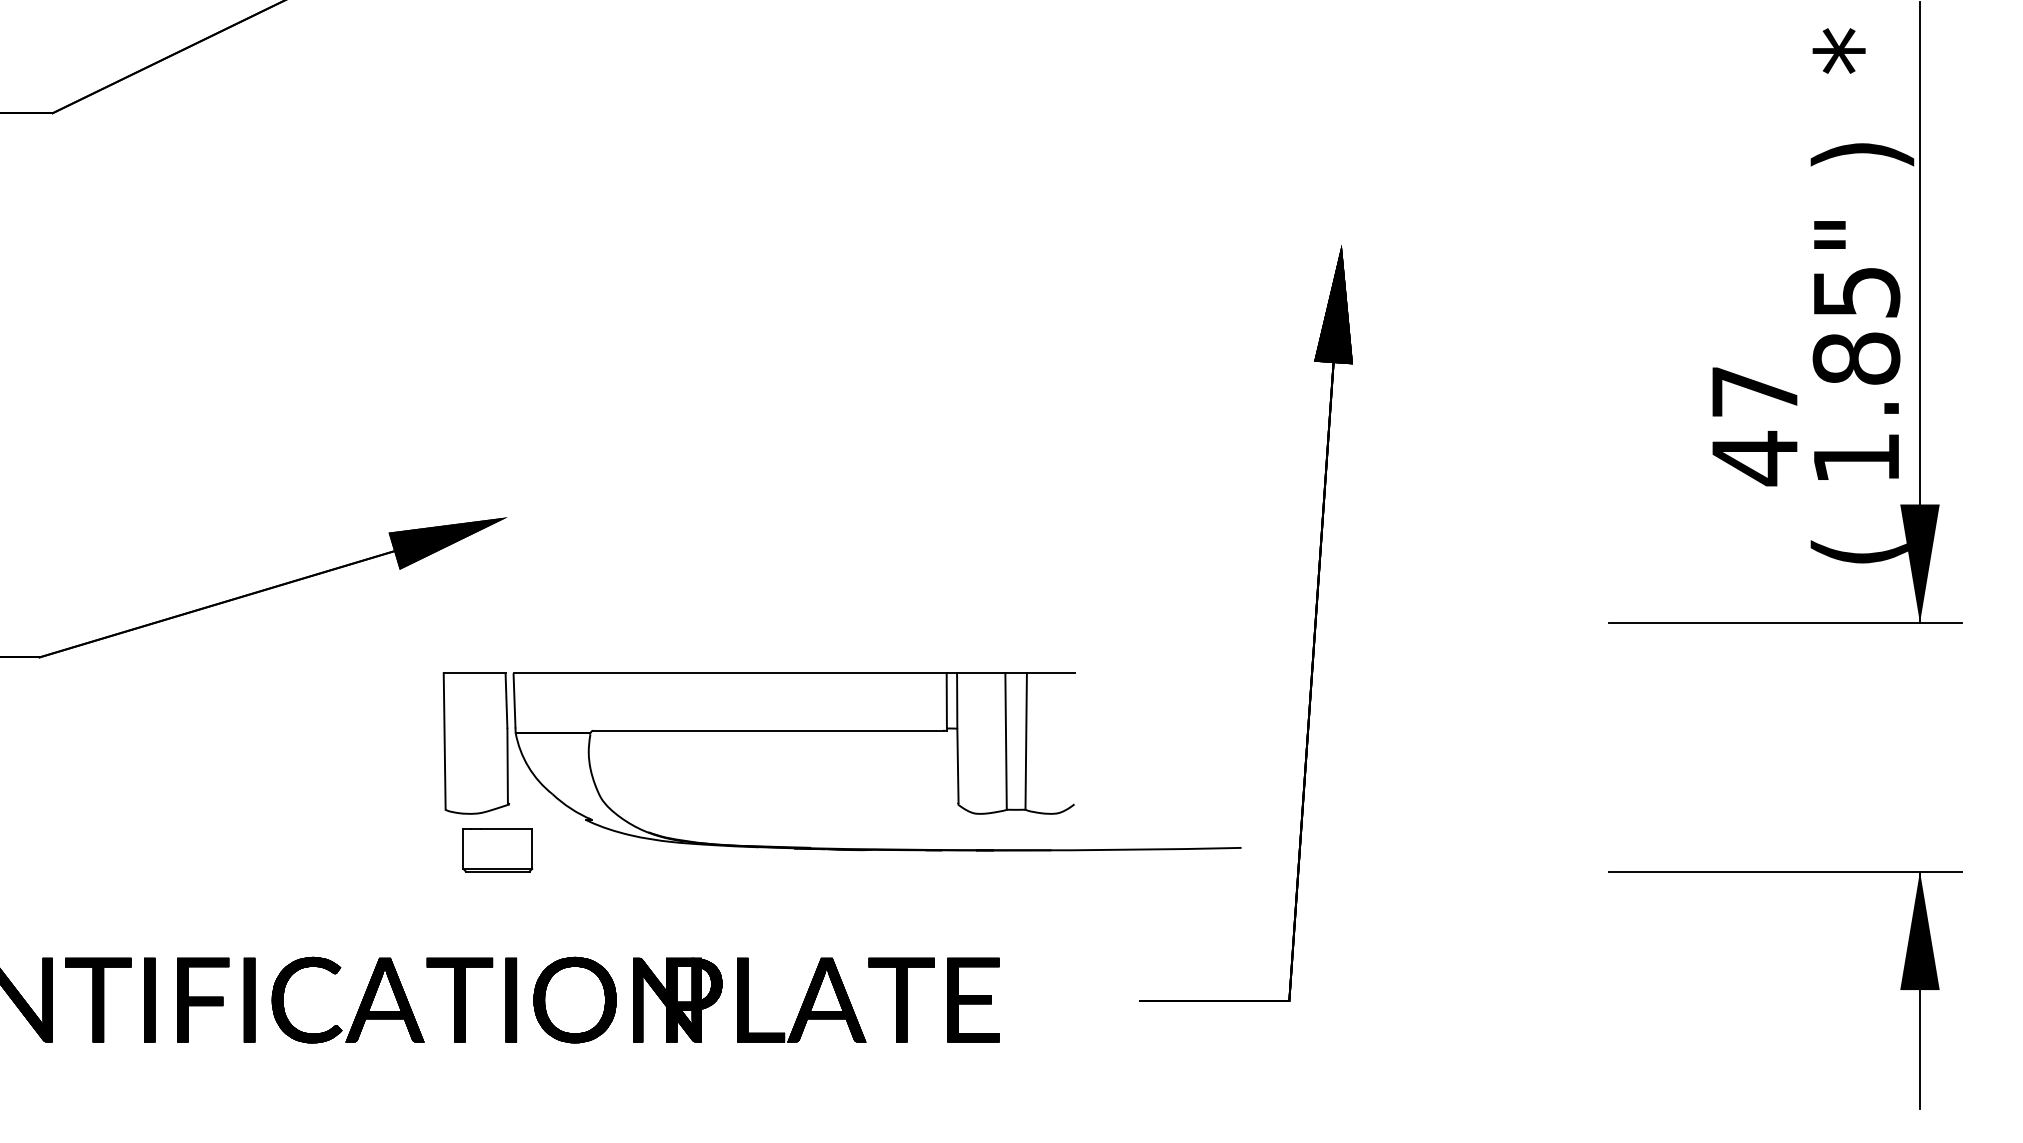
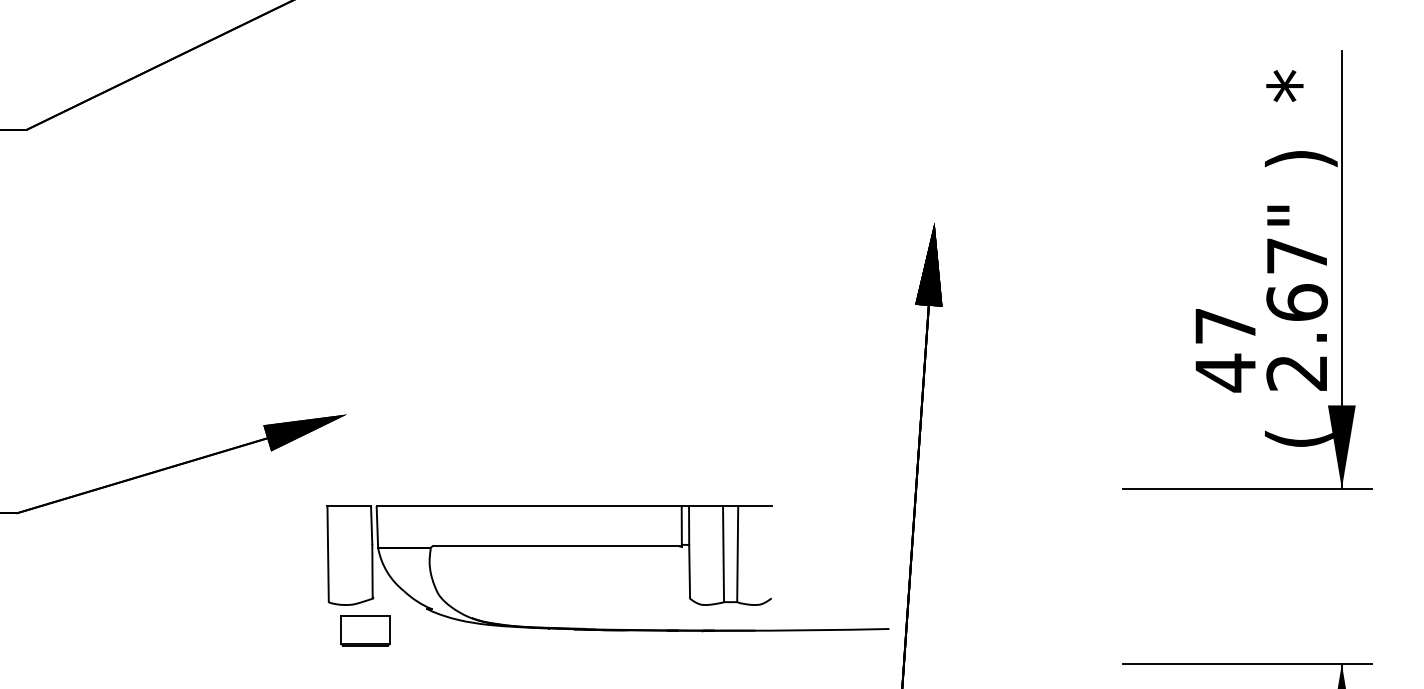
text: (1856, 375) -> (1297, 314), 1.85" -> 2.67"
part: (841, 731) -> (607, 547), moved

